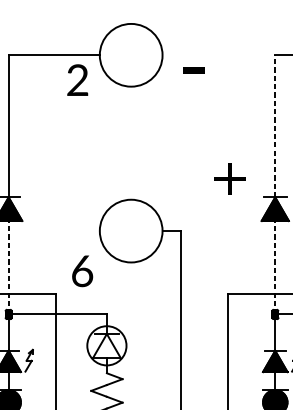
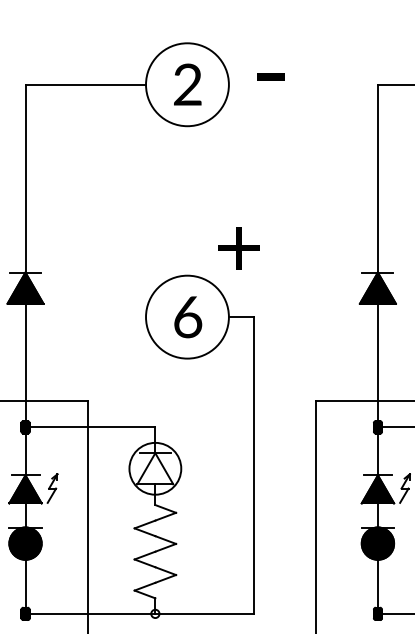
text: (194, 70) -> (270, 76), moved
text: (77, 80) -> (187, 84), moved
line: (274, 126) -> (377, 178), dashed -> solid
text: (229, 179) -> (238, 248), moved
line: (8, 267) -> (25, 365), dashed -> solid
line: (274, 267) -> (377, 365), dashed -> solid
text: (82, 271) -> (188, 317), moved

